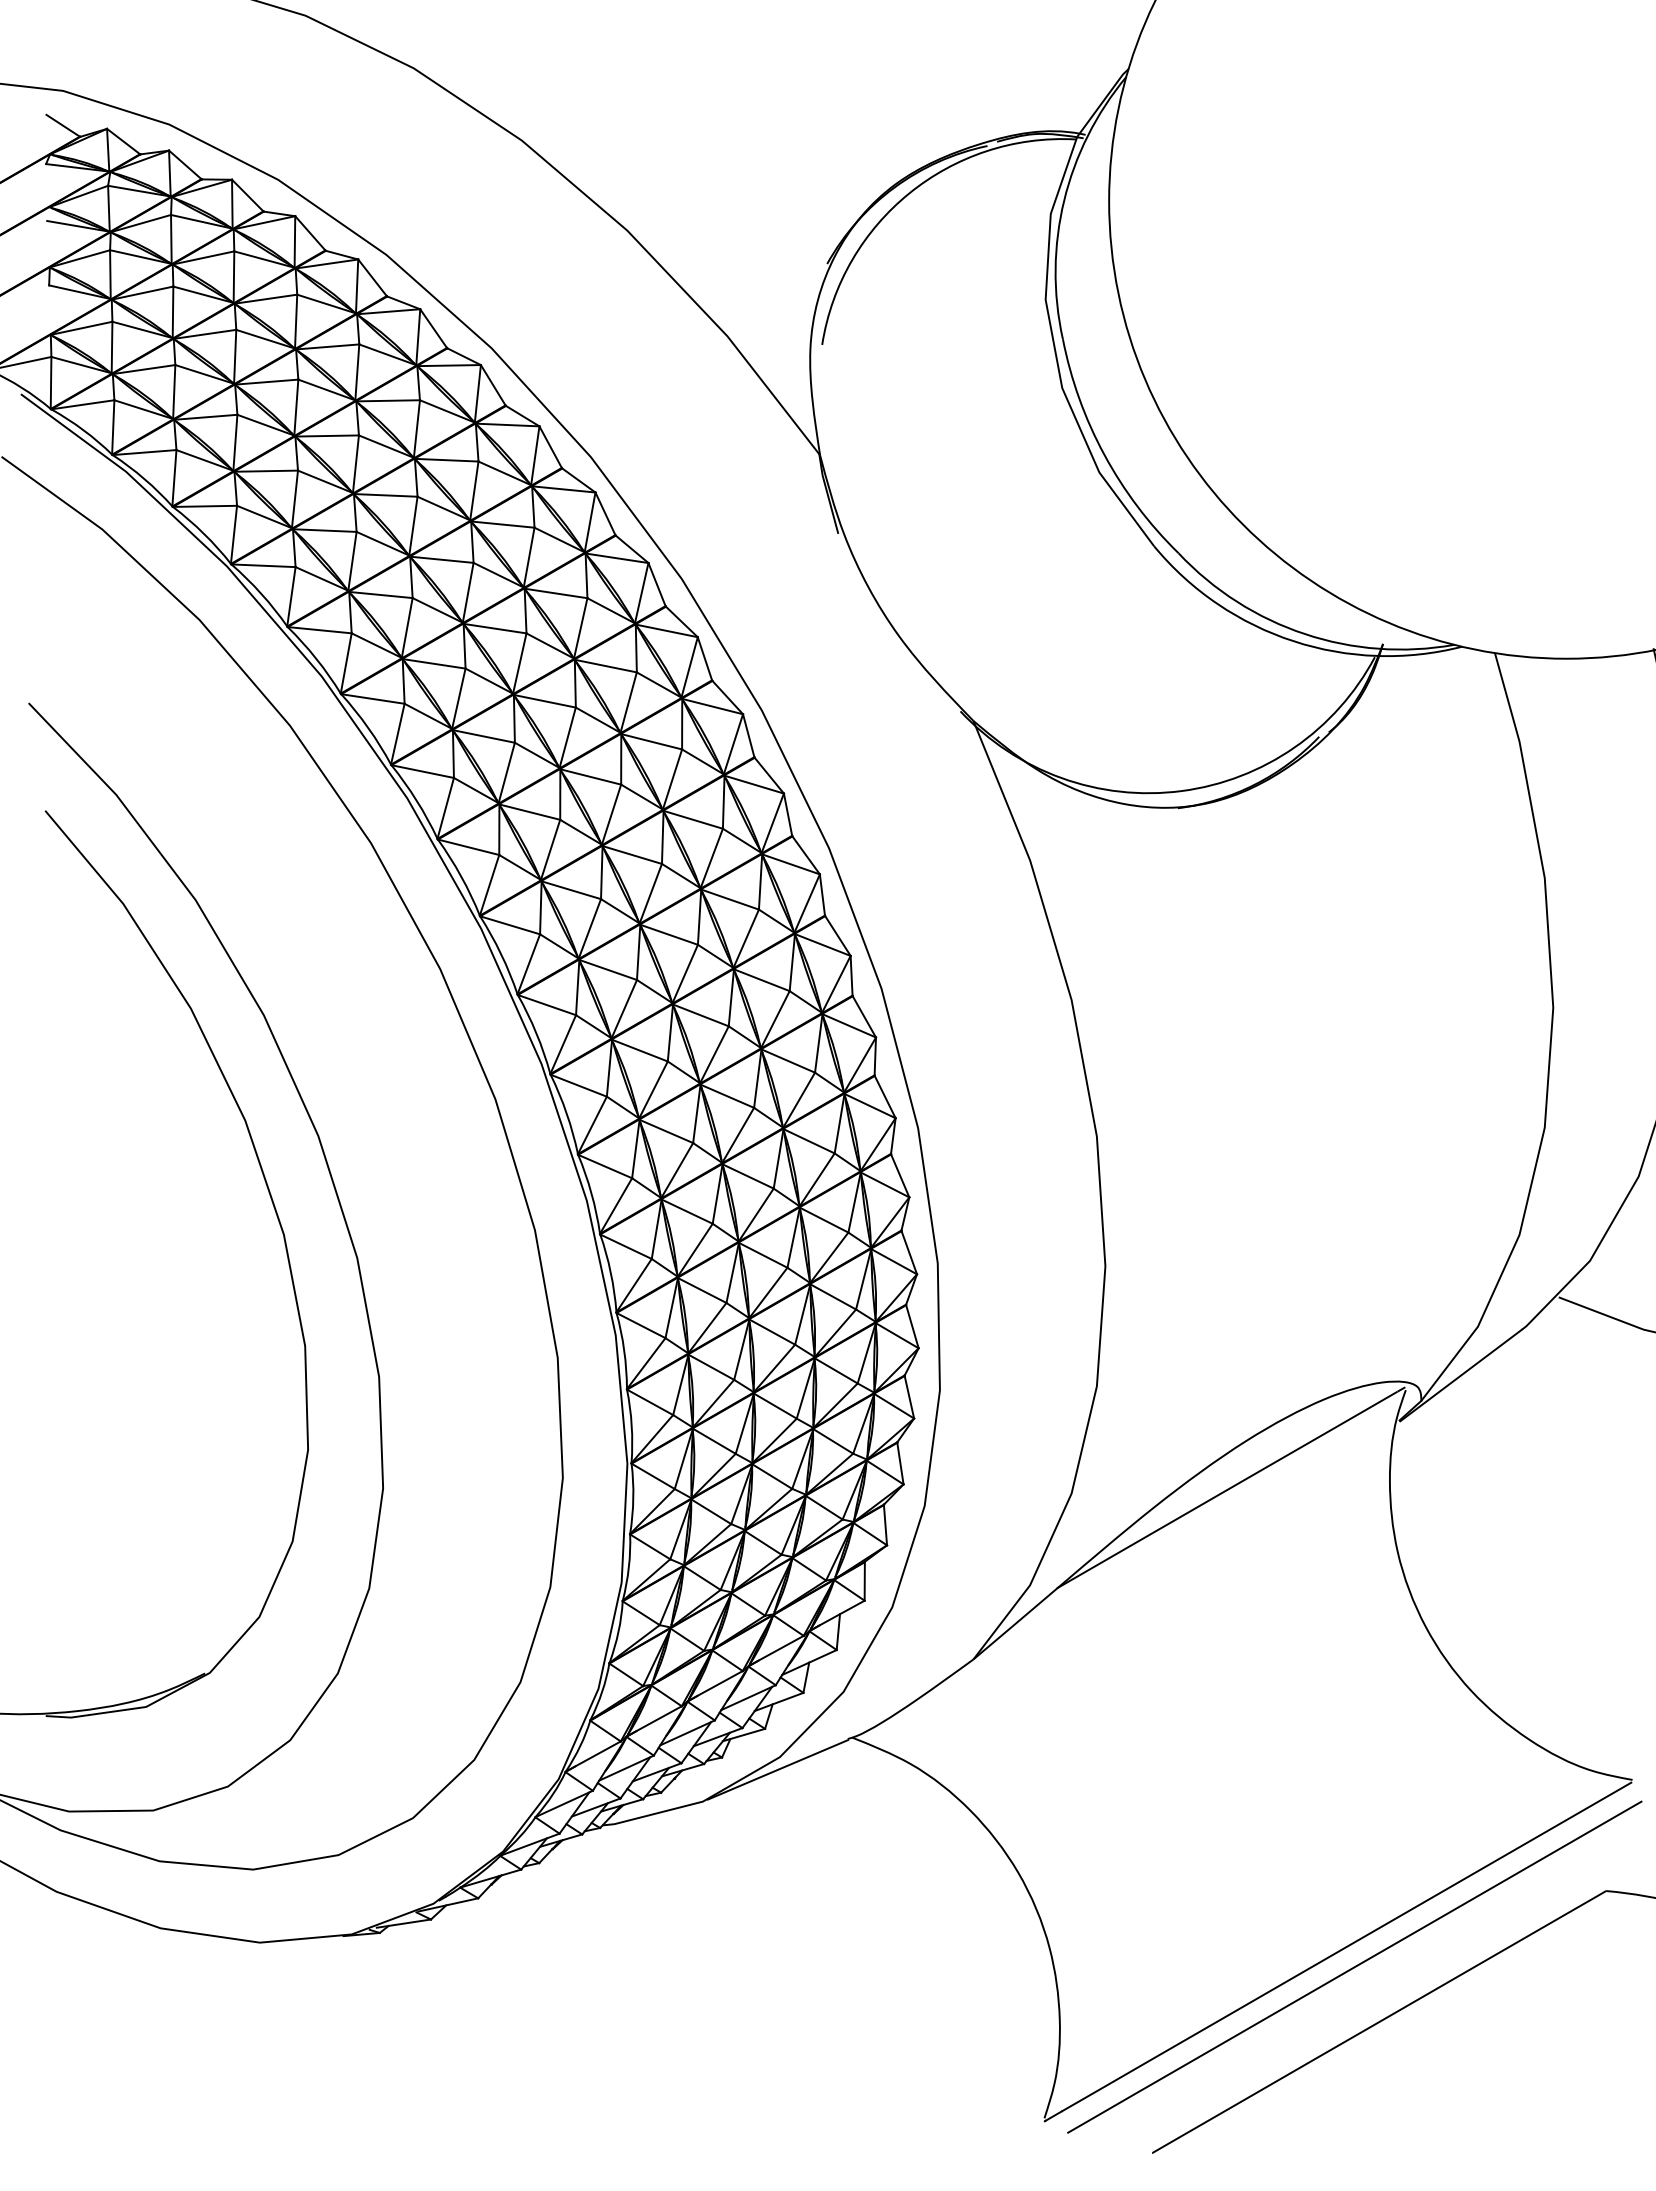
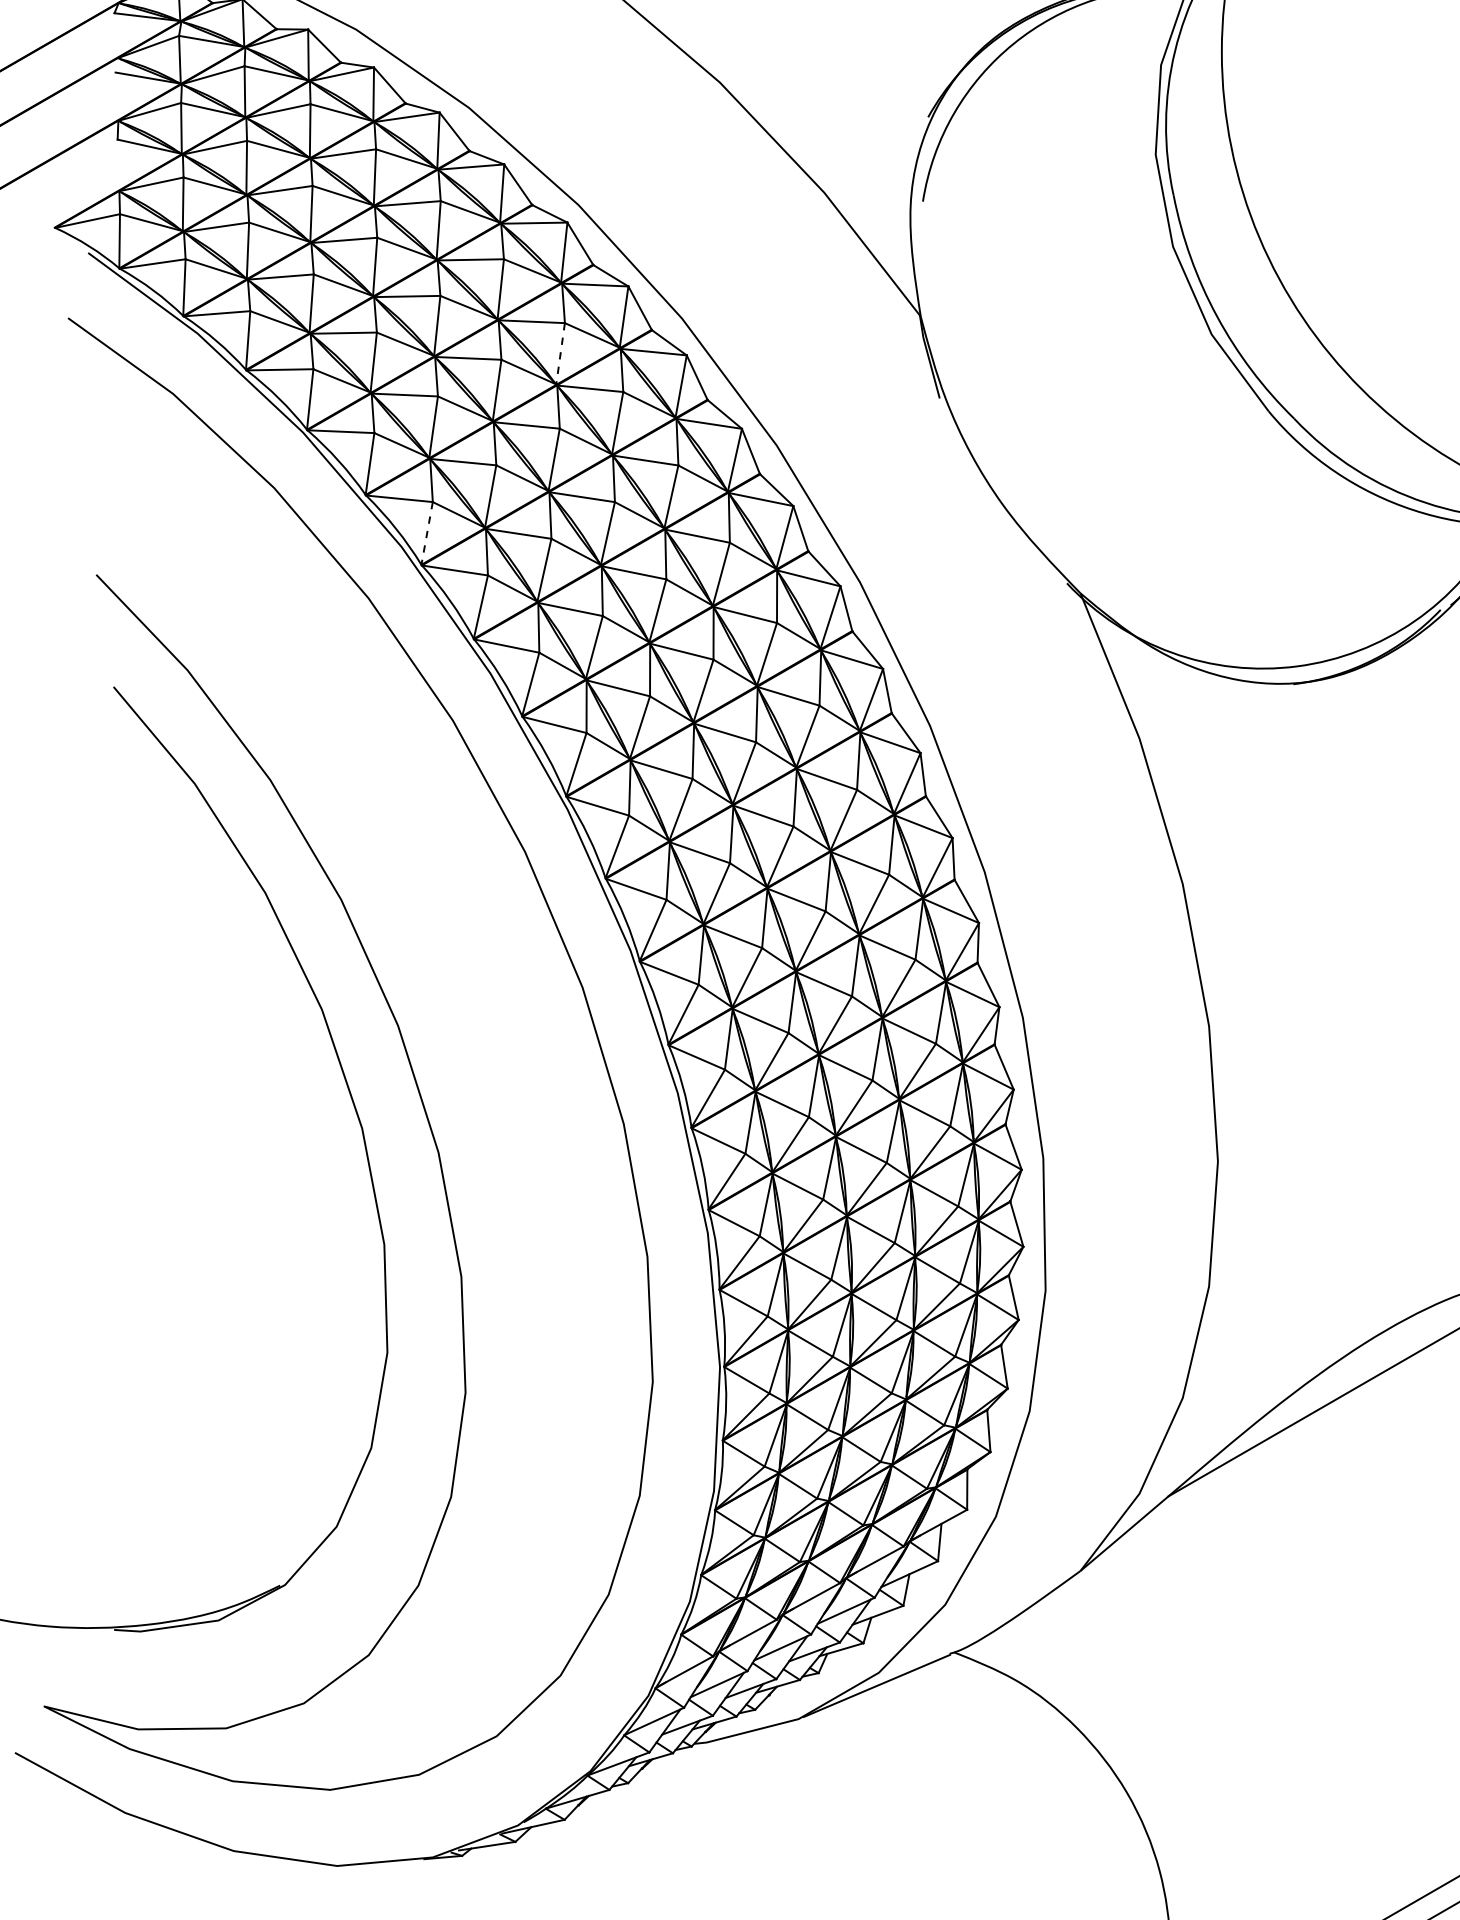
line: (474, 490) -> (560, 353), solid -> dashed
line: (346, 663) -> (427, 533), solid -> dashed

